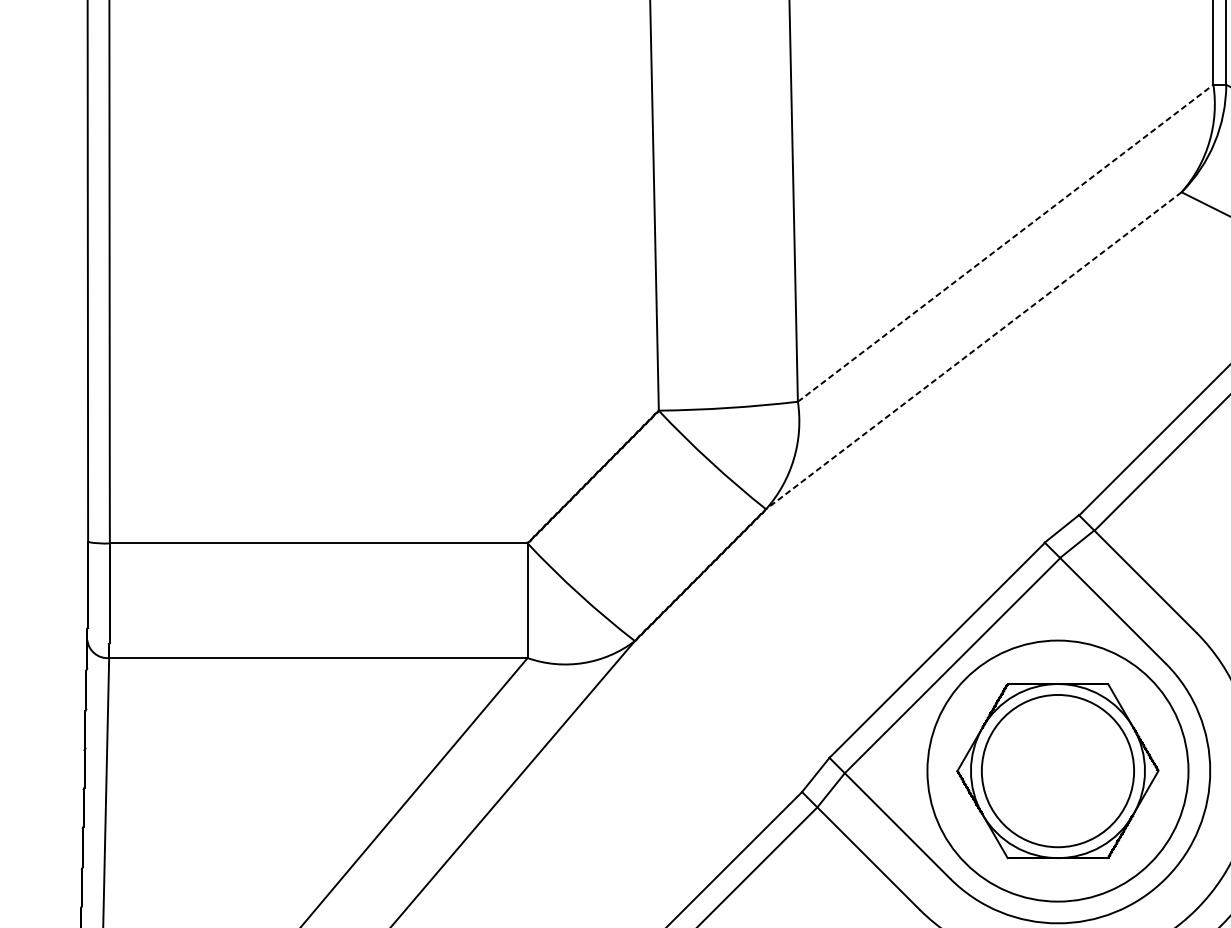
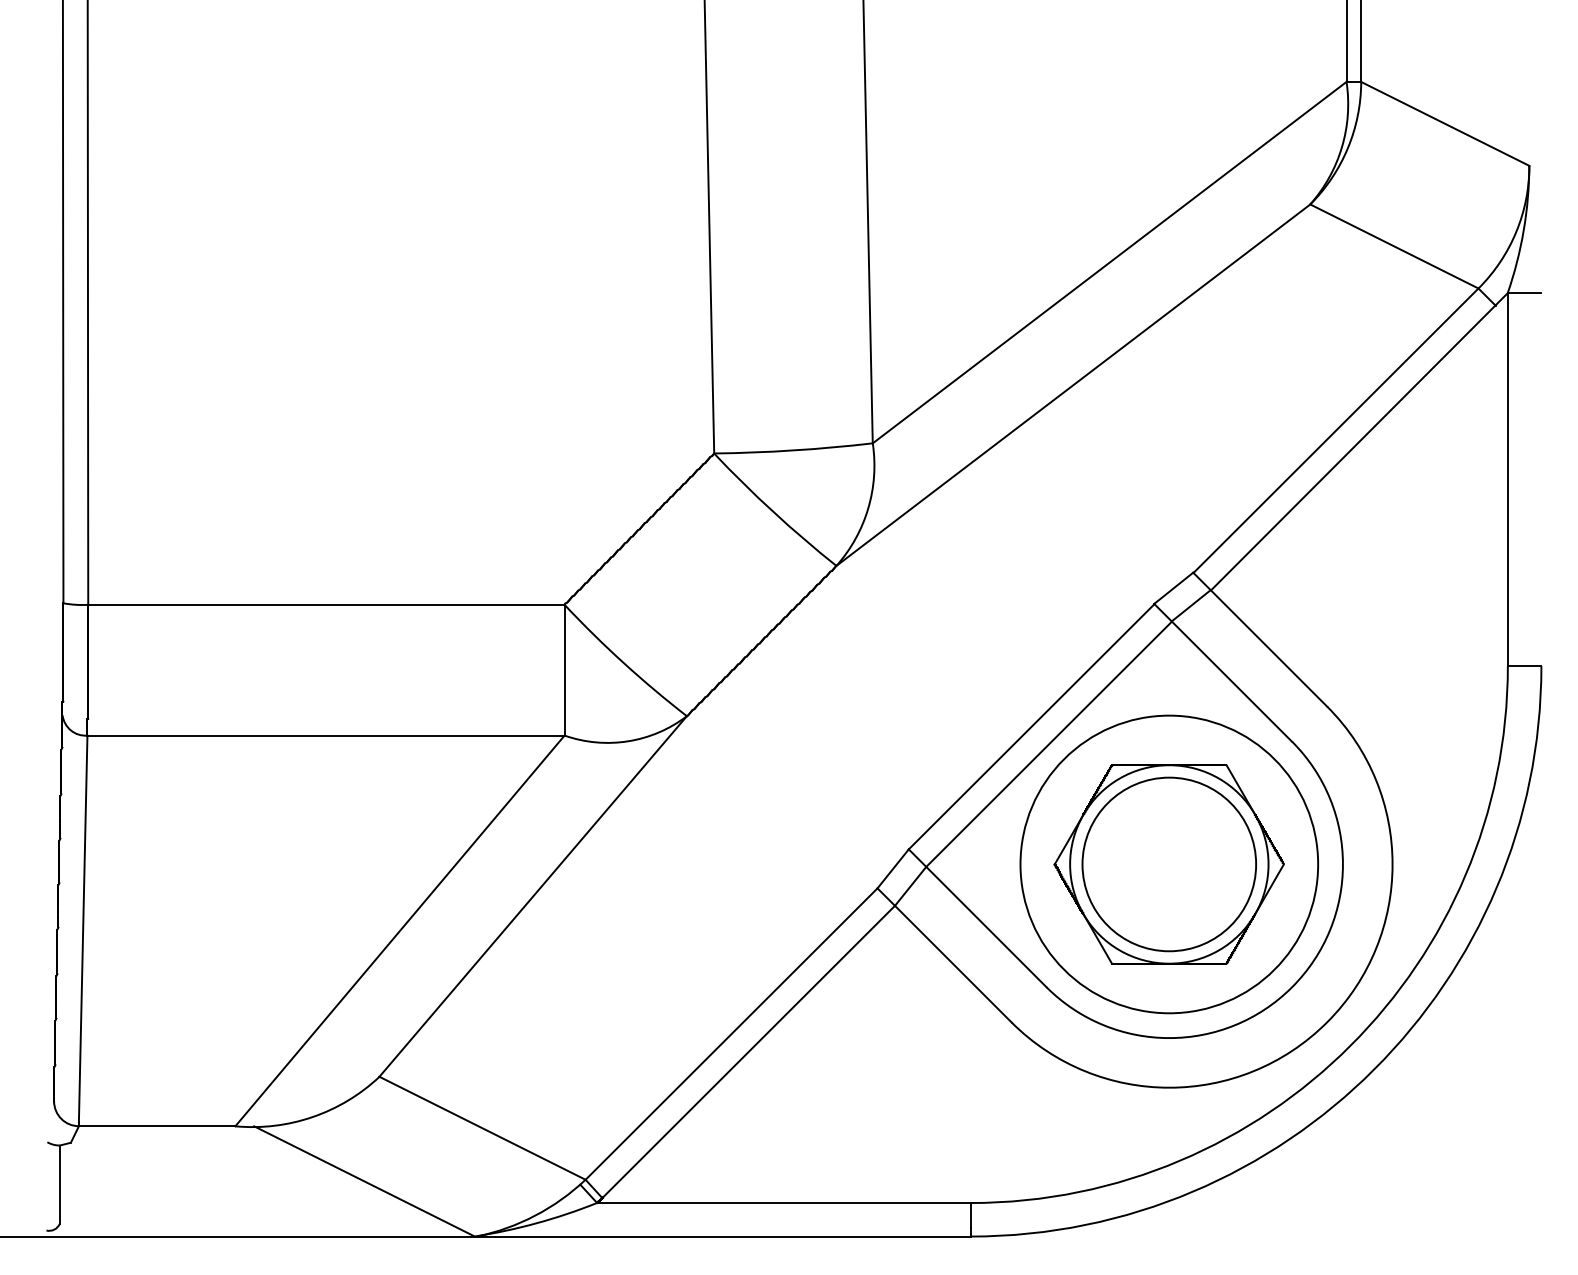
line: (1005, 243) -> (1109, 262), dashed -> solid
line: (973, 351) -> (1073, 385), dashed -> solid

